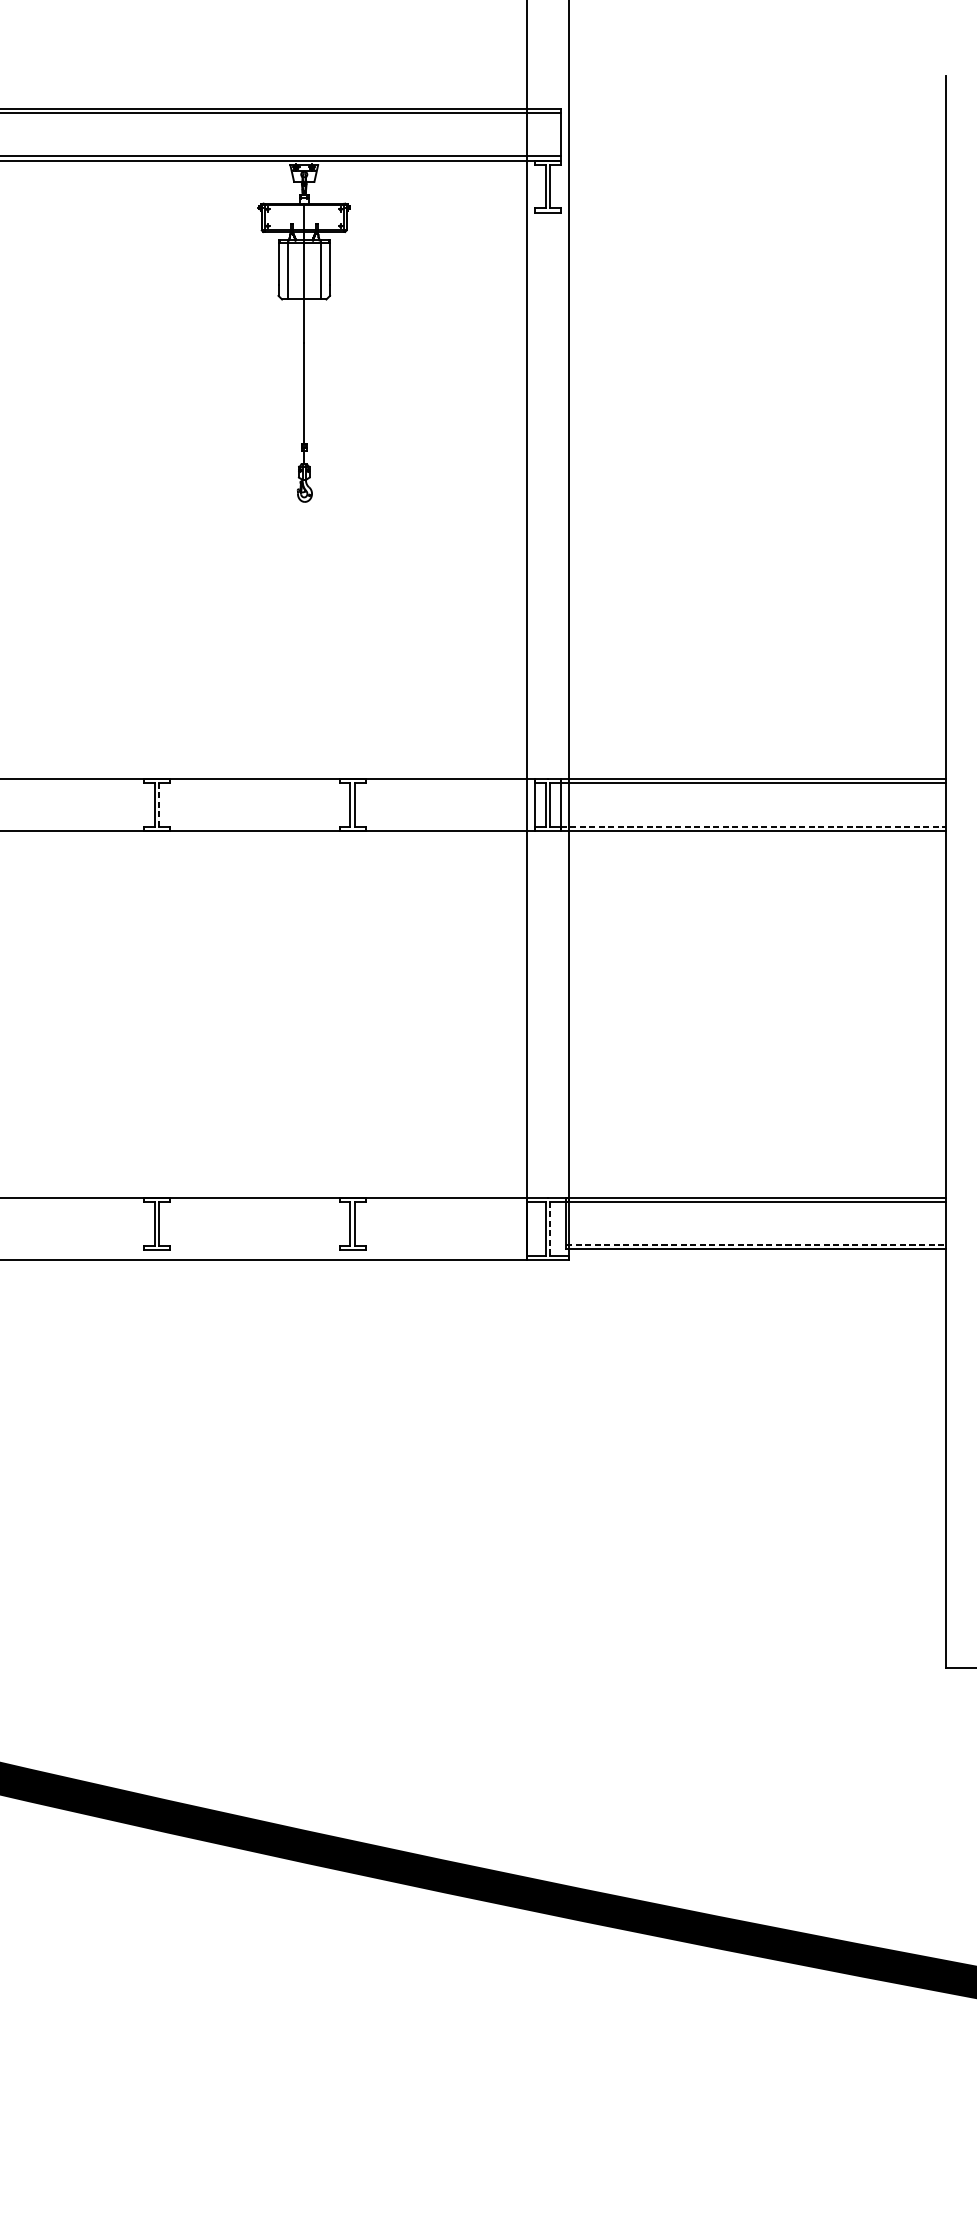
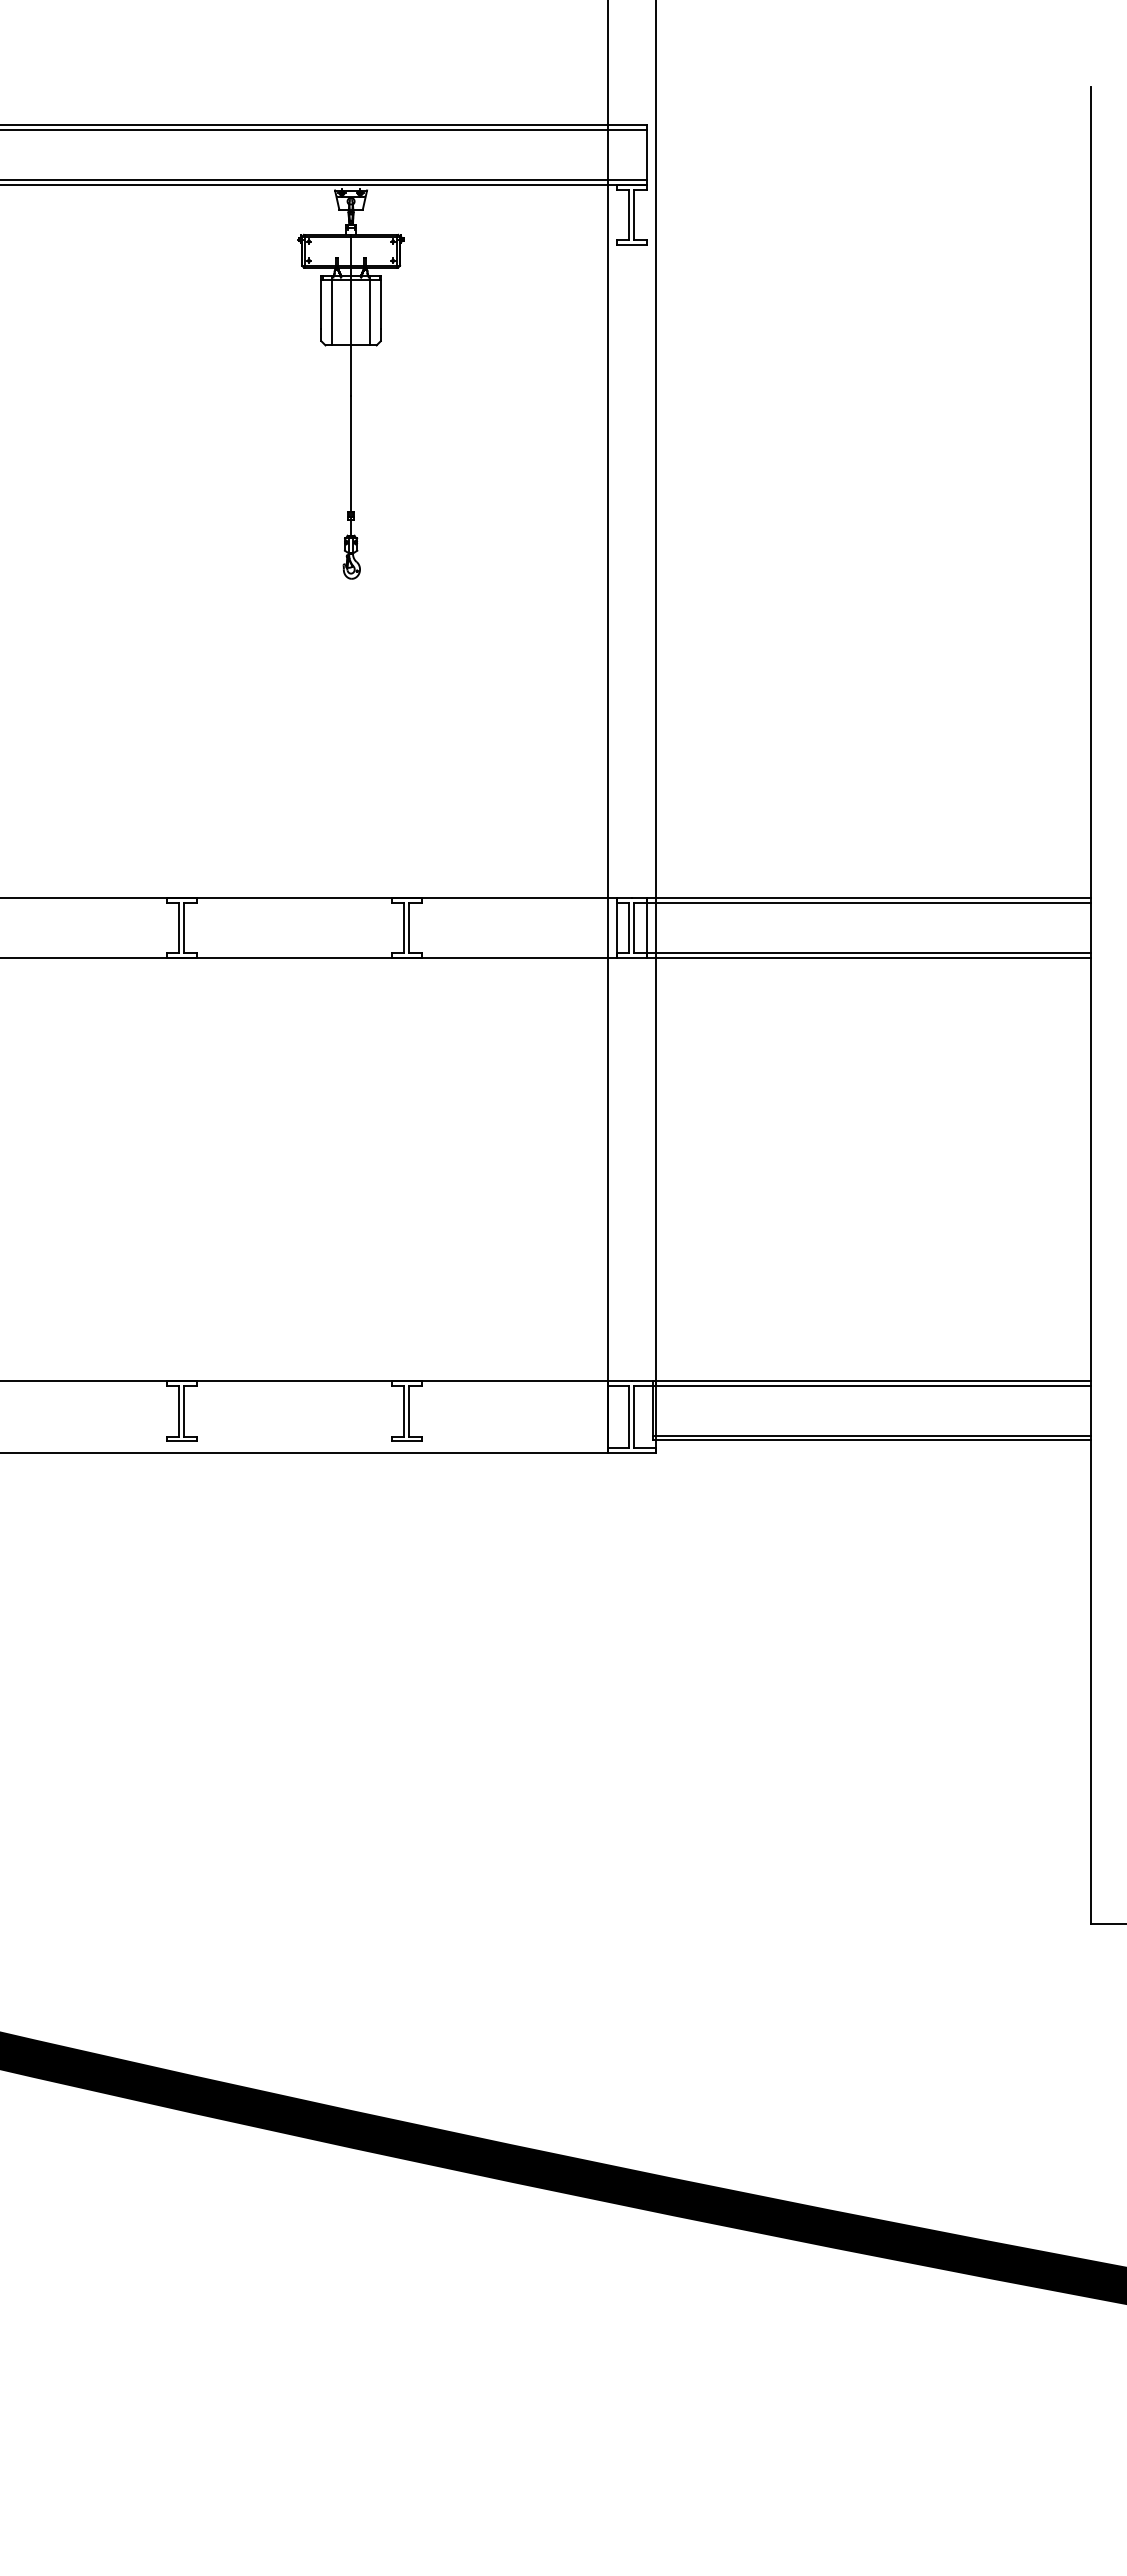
line: (159, 804) -> (184, 927), dashed -> solid
line: (753, 826) -> (869, 953), dashed -> solid
line: (550, 1229) -> (634, 1417), dashed -> solid
line: (756, 1244) -> (872, 1435), dashed -> solid

